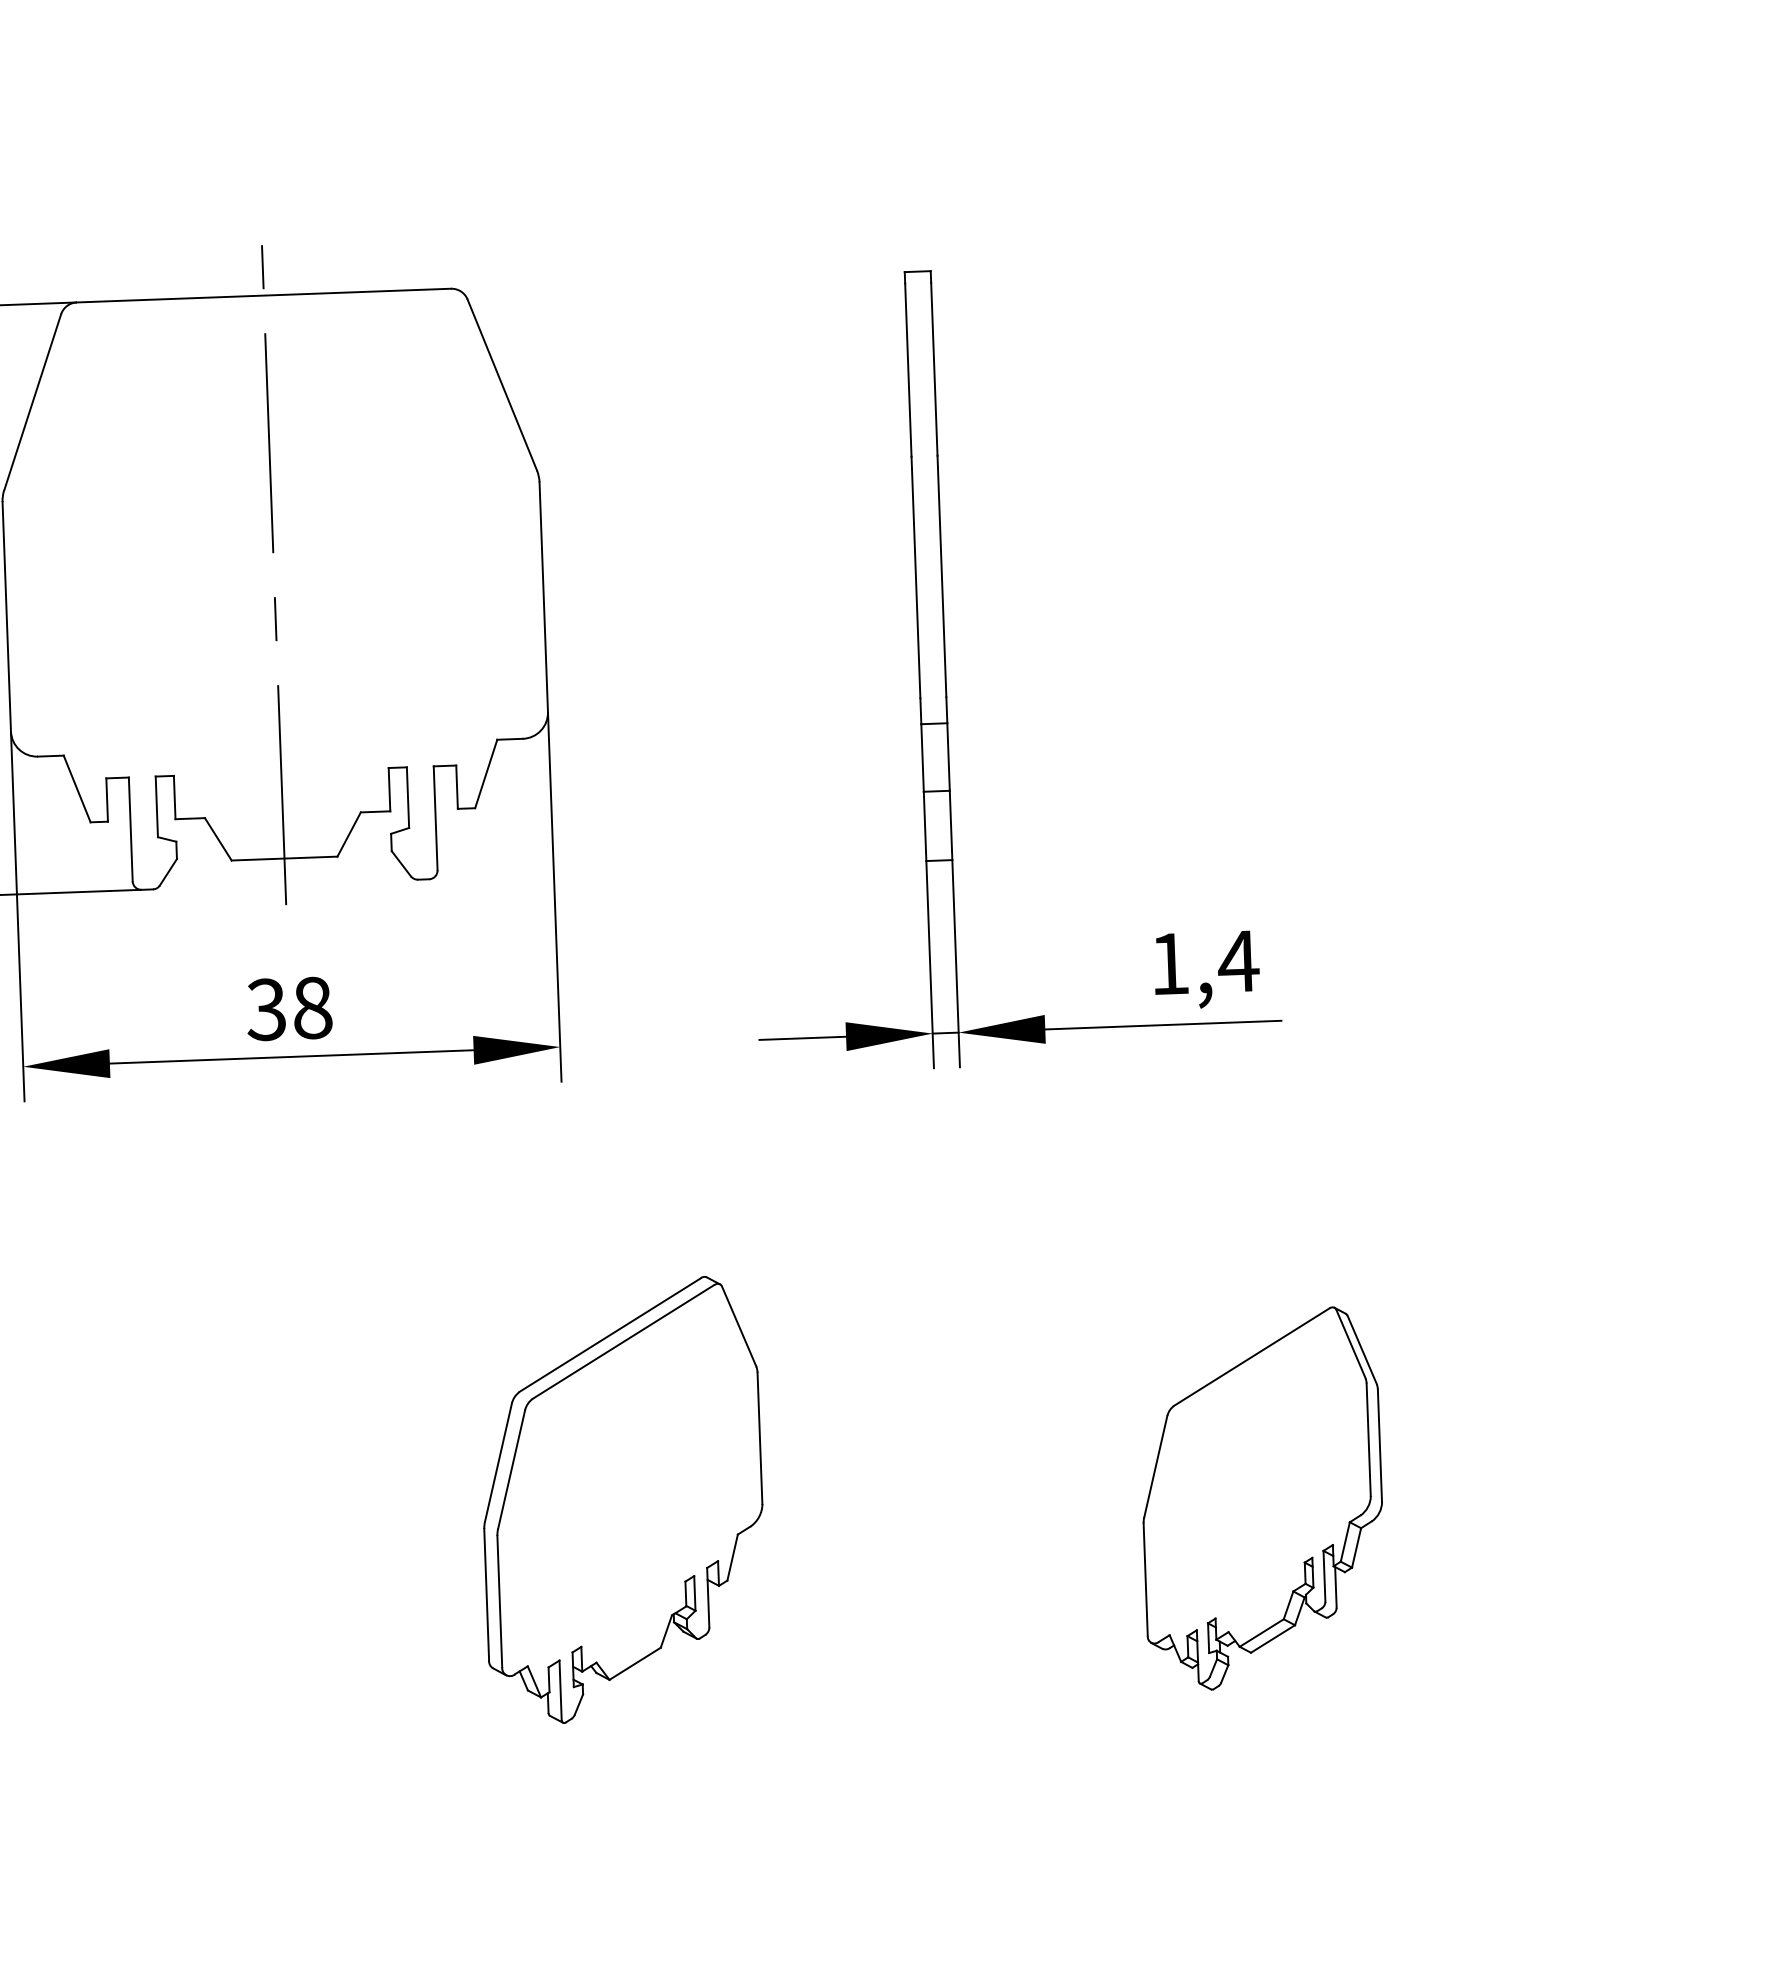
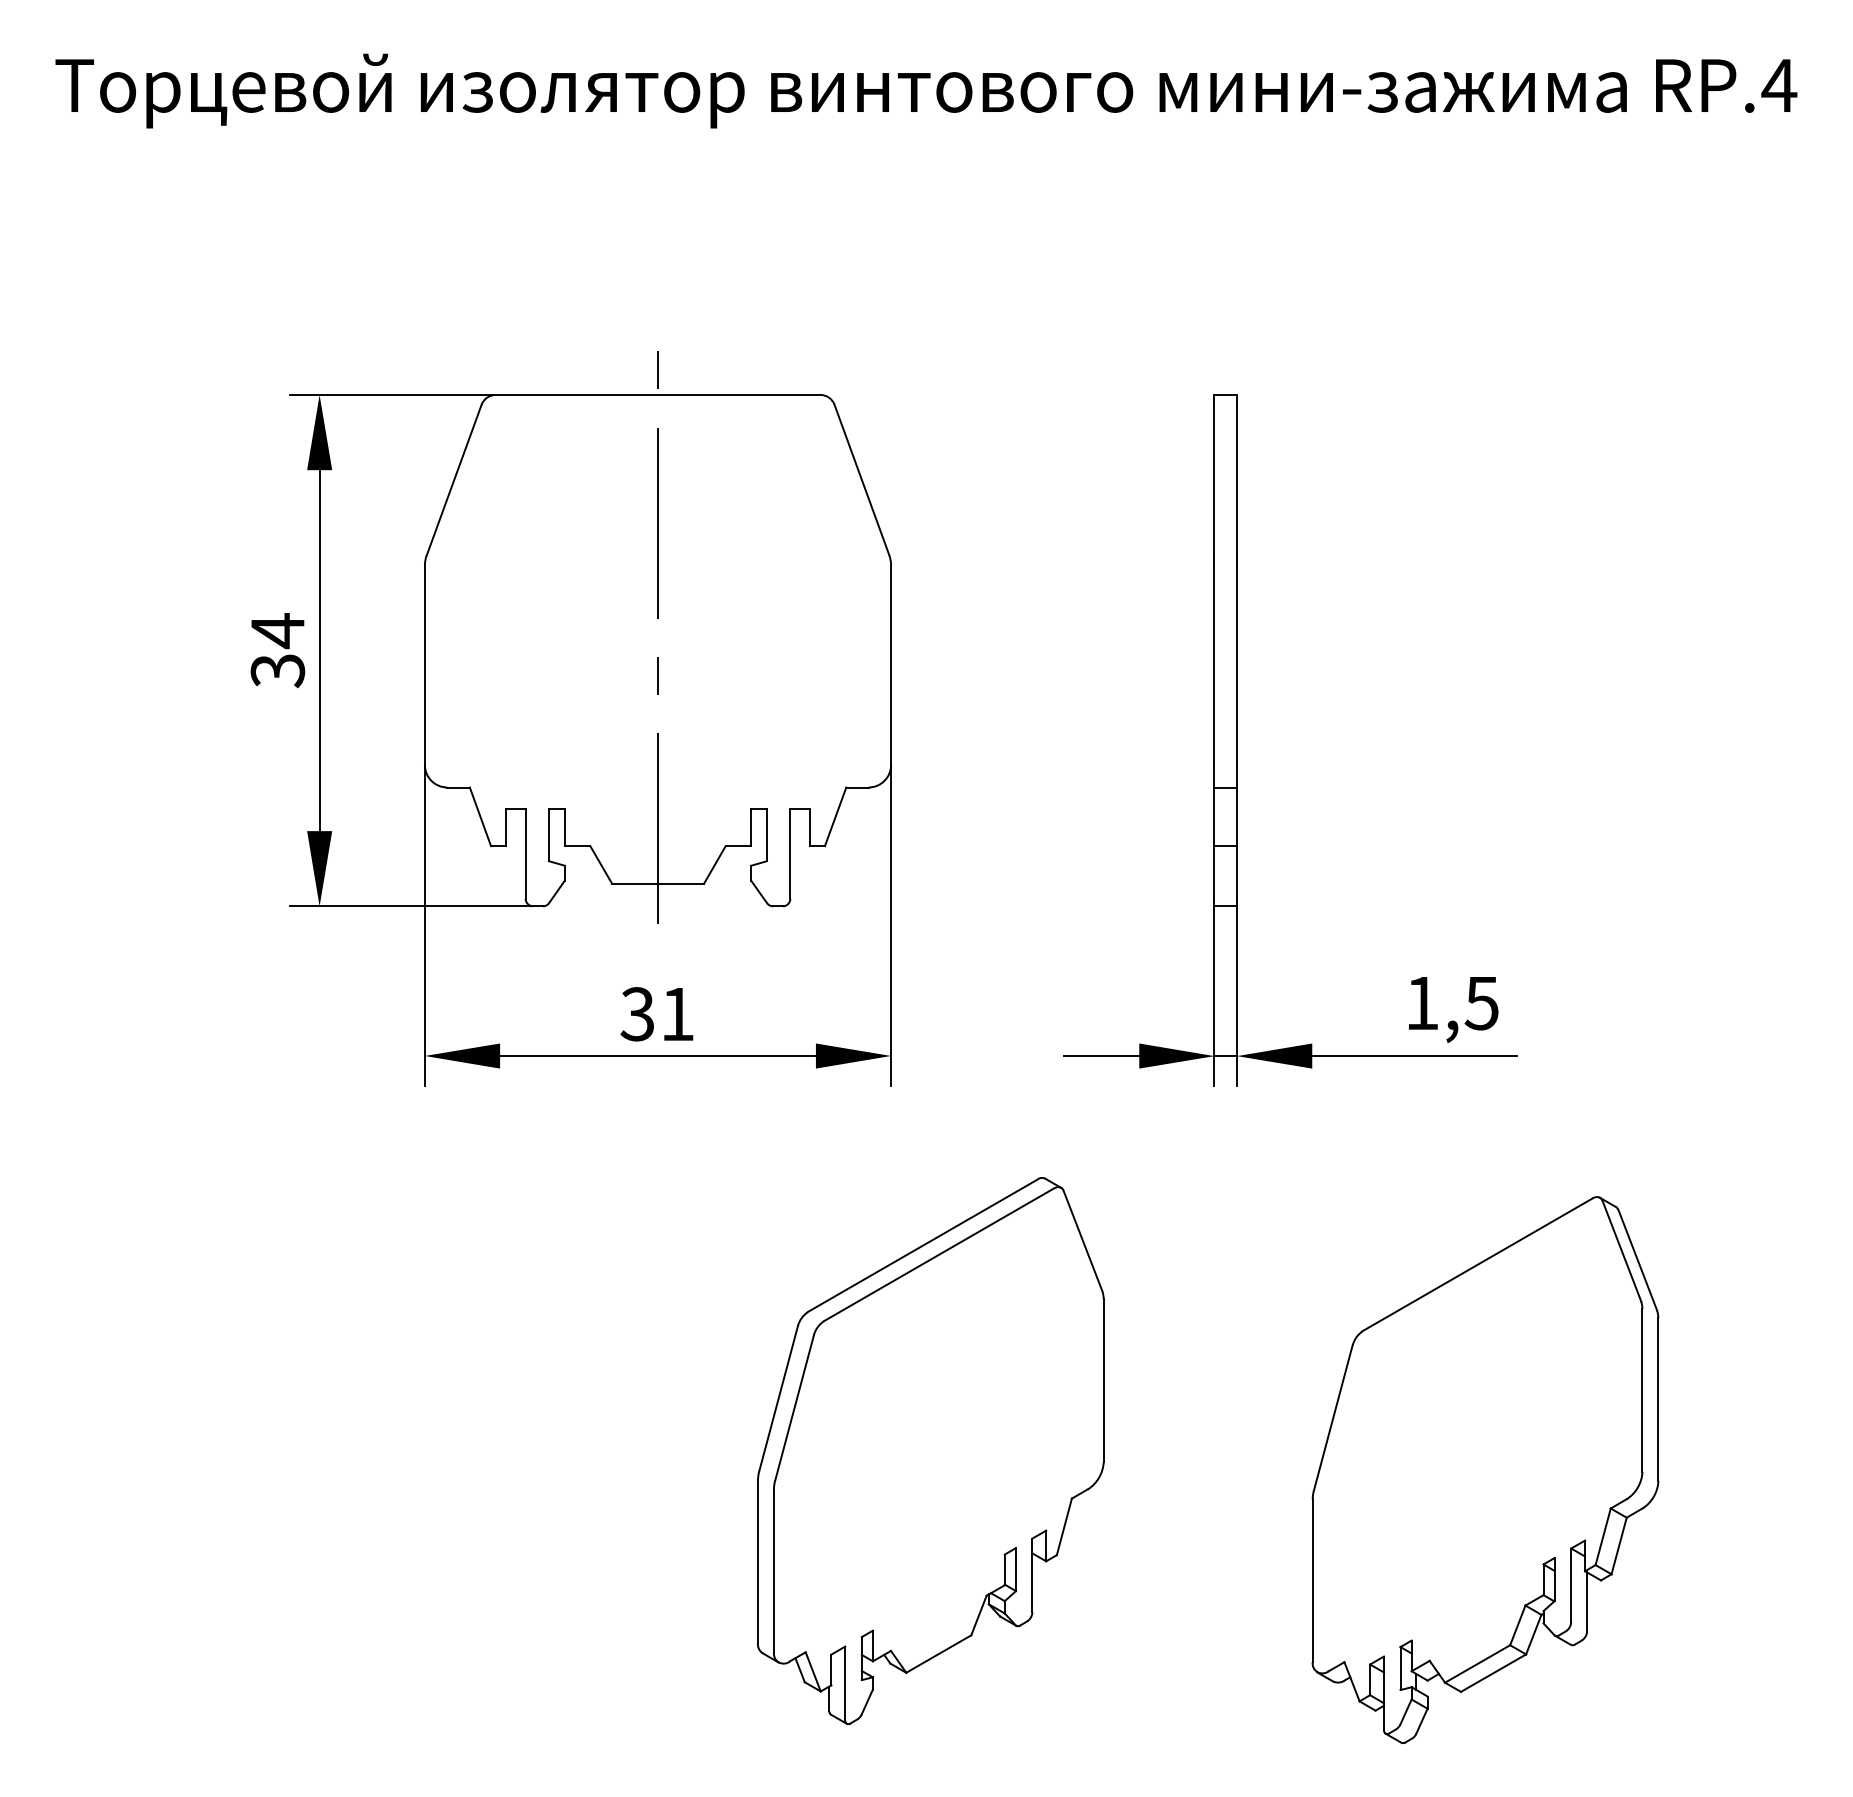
text: (1237, 961) -> (1481, 1003), 1,4 -> 1,5
text: (312, 1008) -> (677, 1014), 38 -> 31
part: (1262, 1498) -> (1485, 1469), size x1.67
part: (622, 1499) -> (930, 1450), size x1.43

